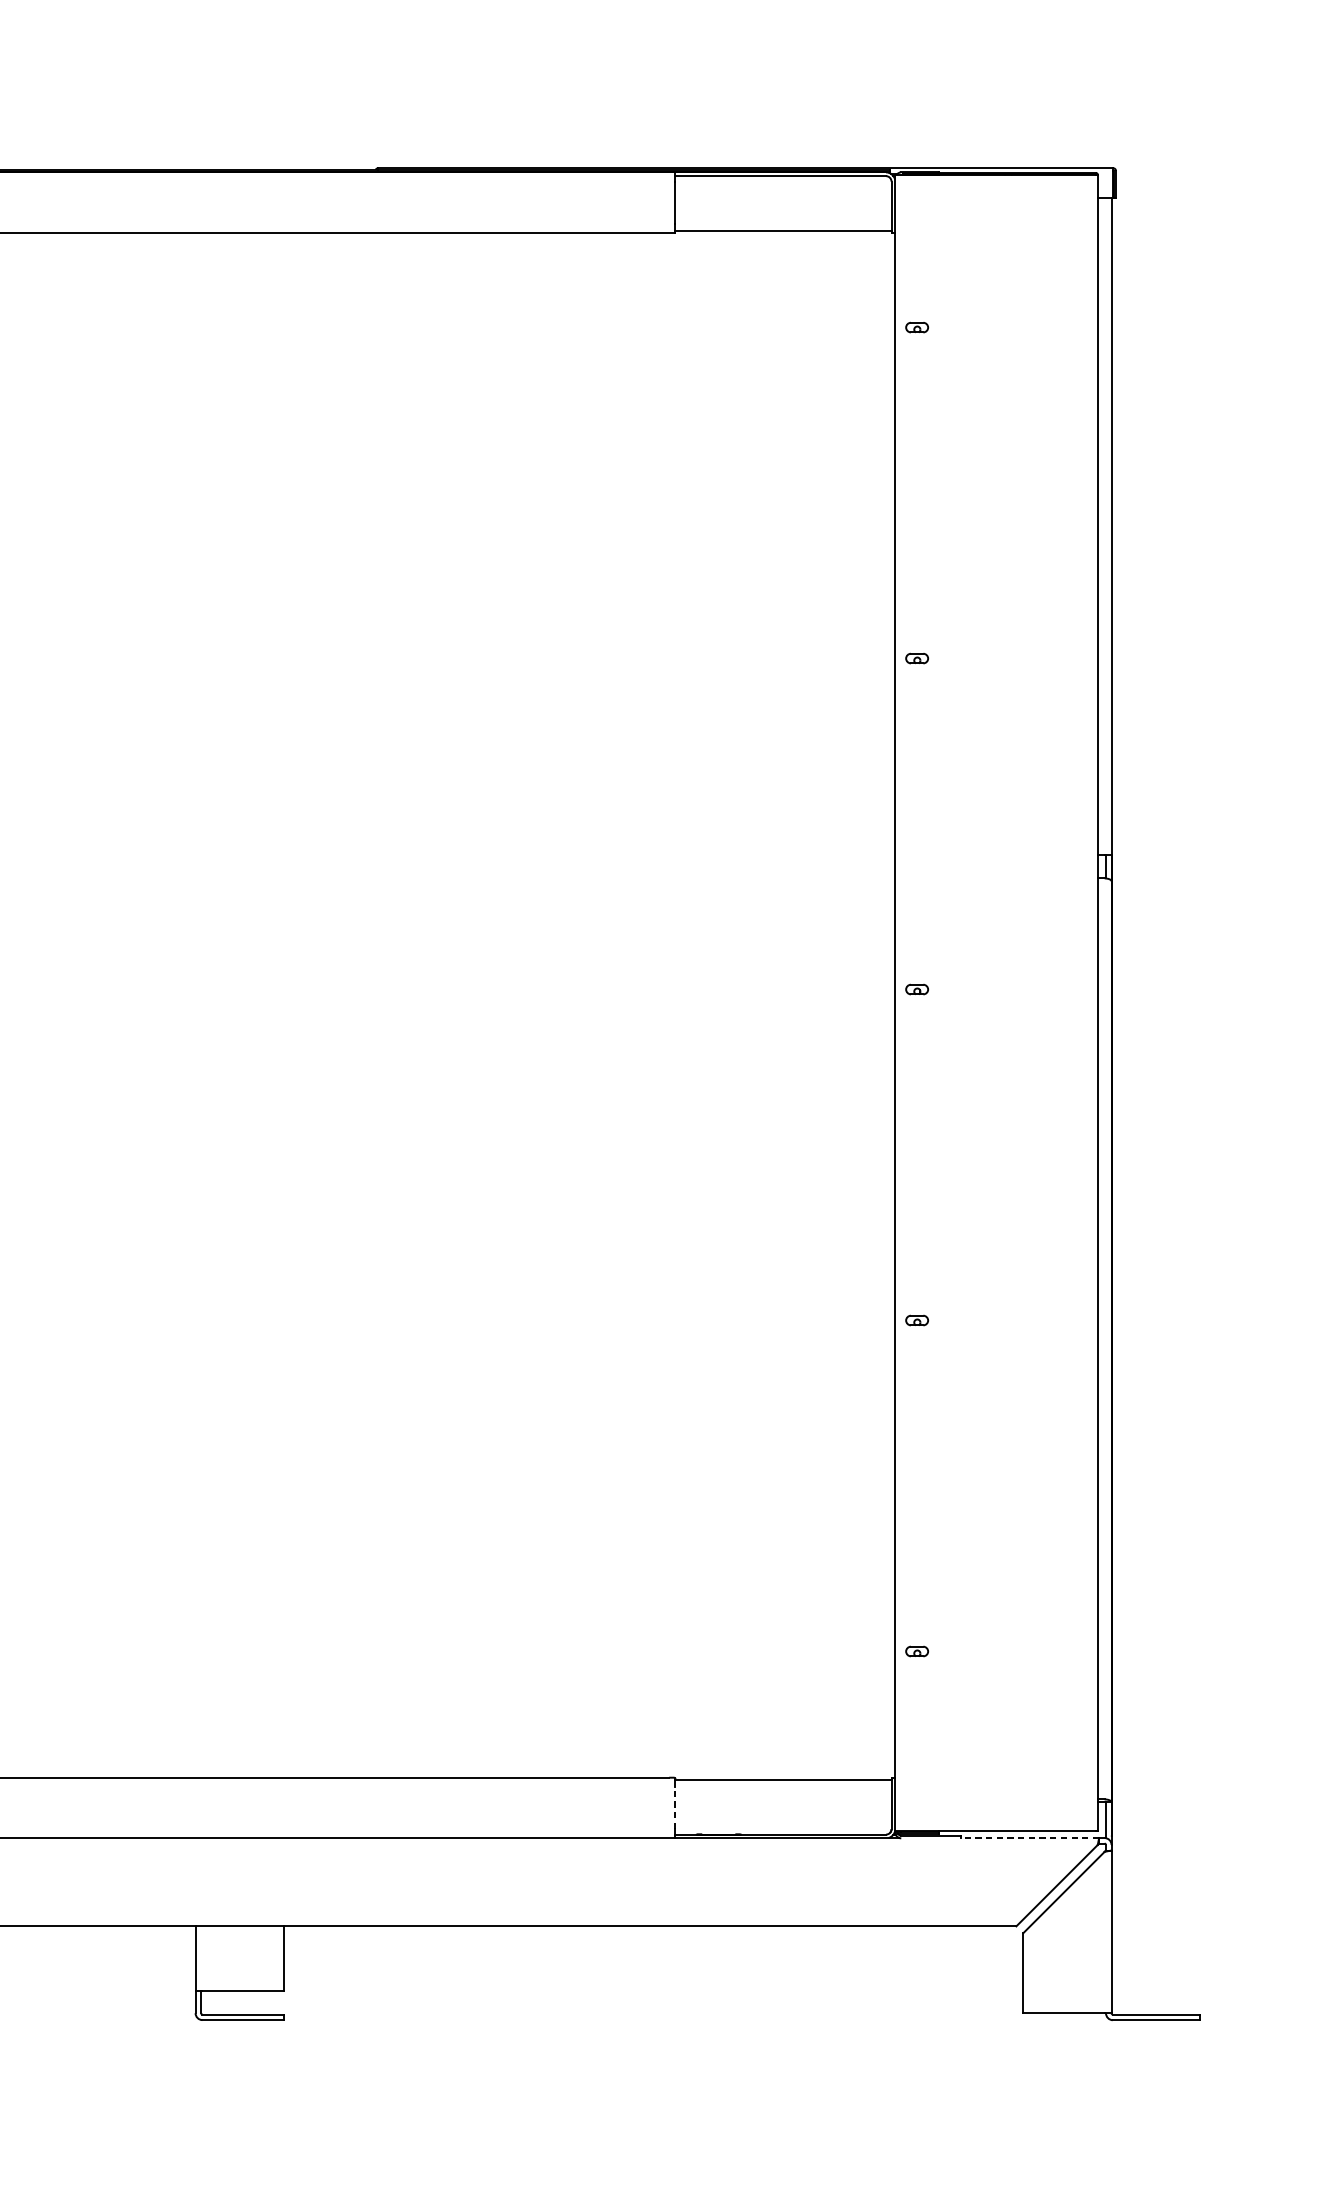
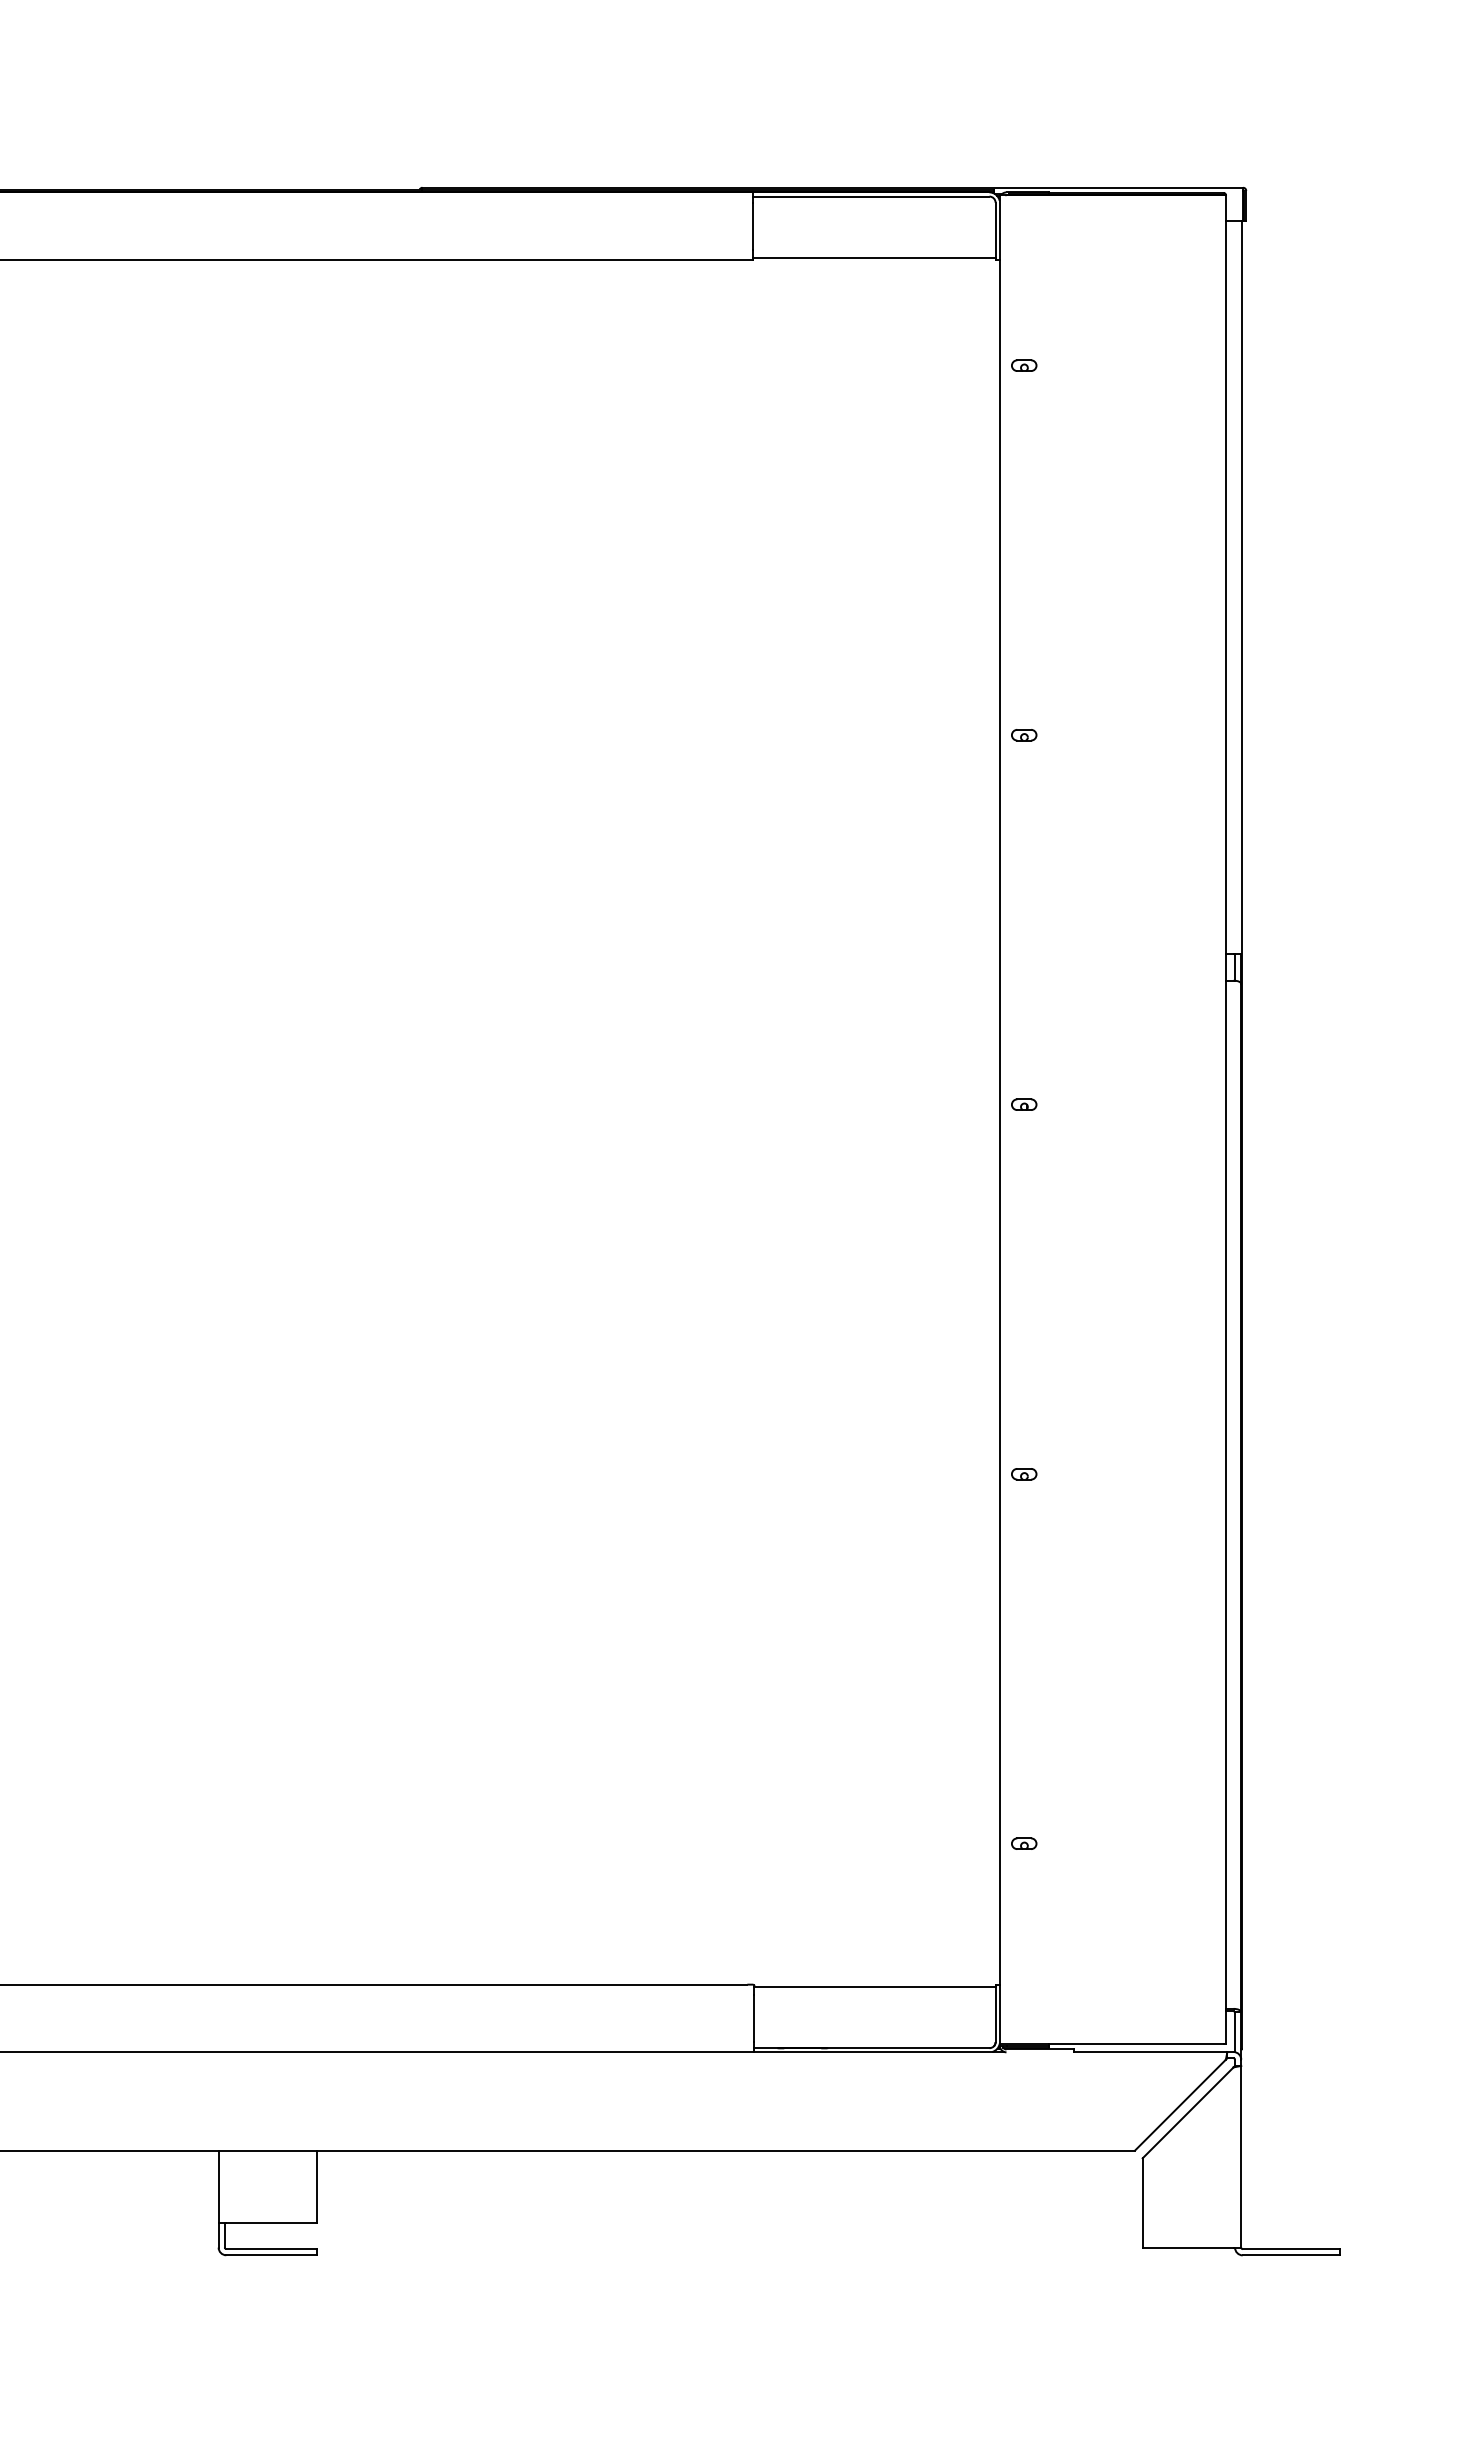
line: (674, 1808) -> (753, 2018), dashed -> solid
line: (1030, 1838) -> (1150, 2052), dashed -> solid

